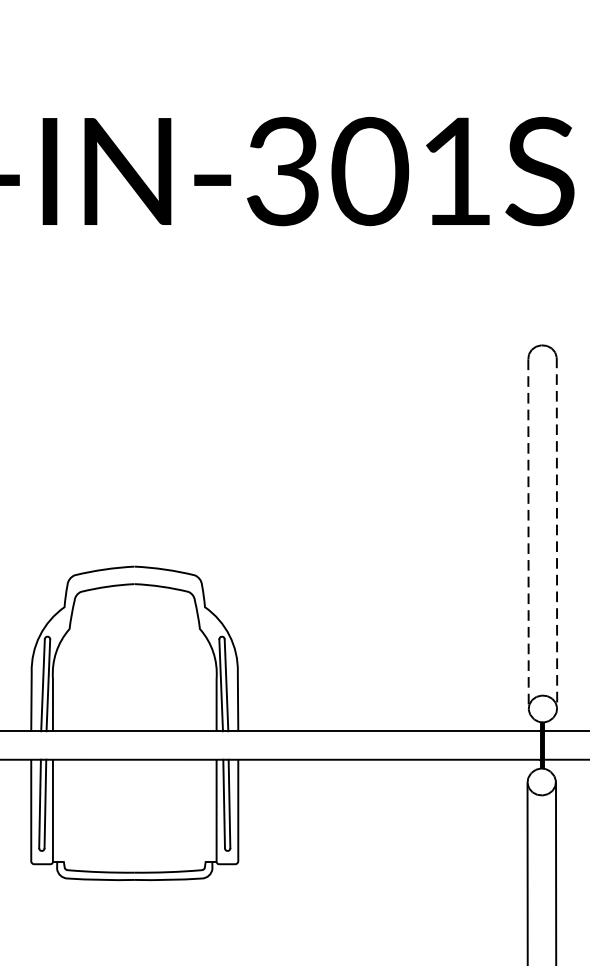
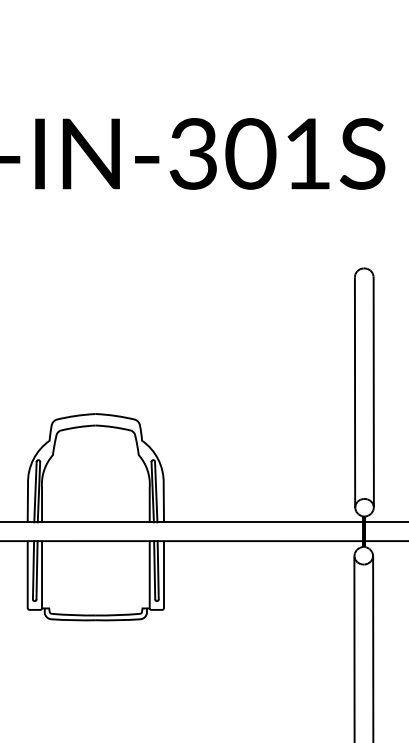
line: (556, 533) -> (373, 392), dashed -> solid
line: (529, 535) -> (355, 393), dashed -> solid

